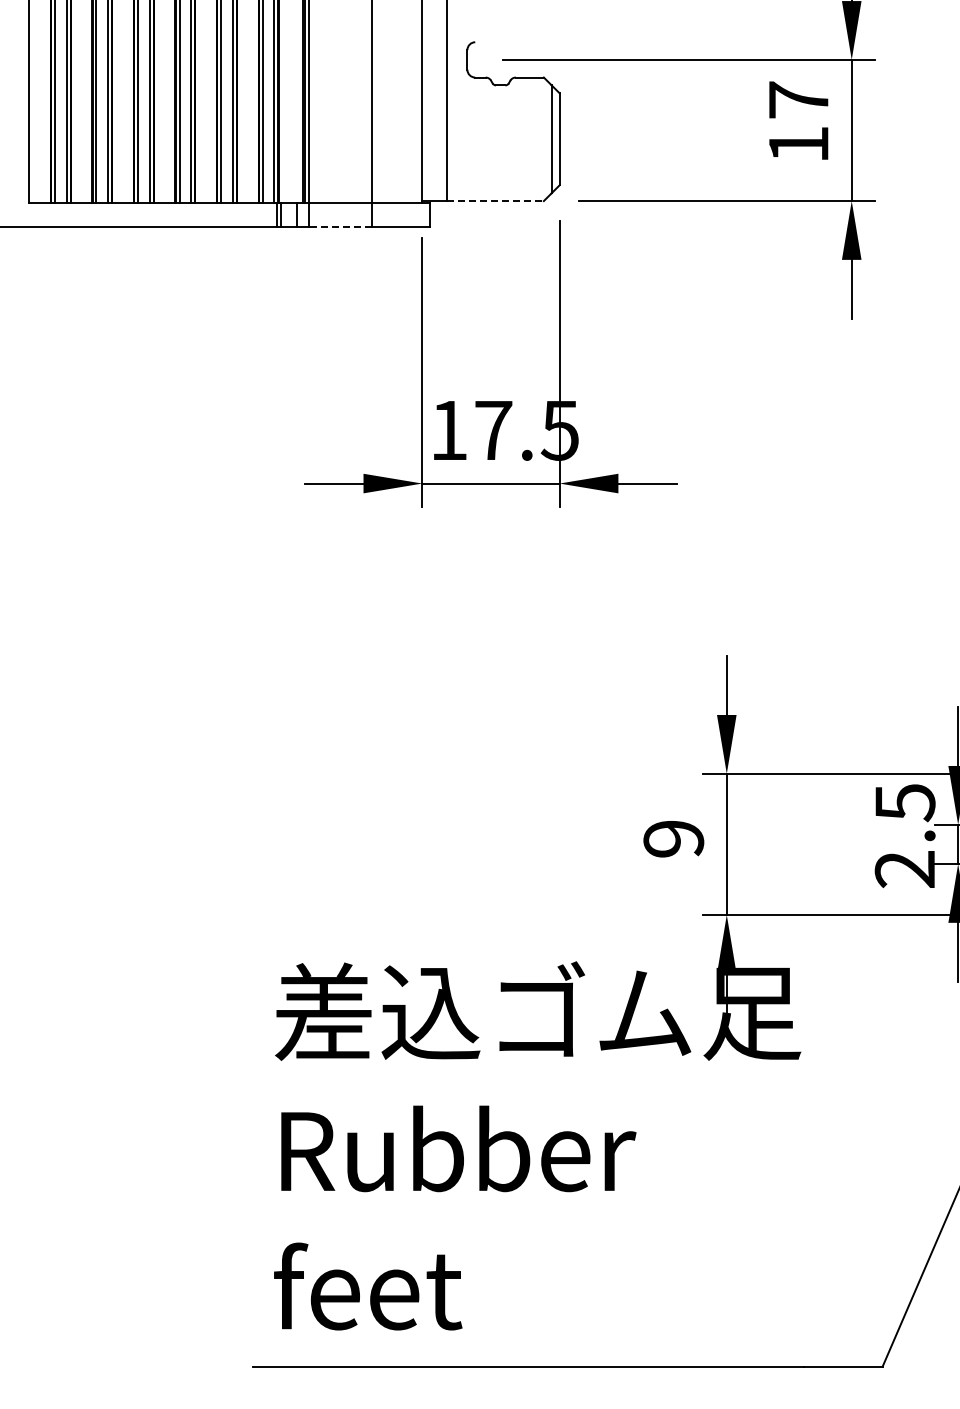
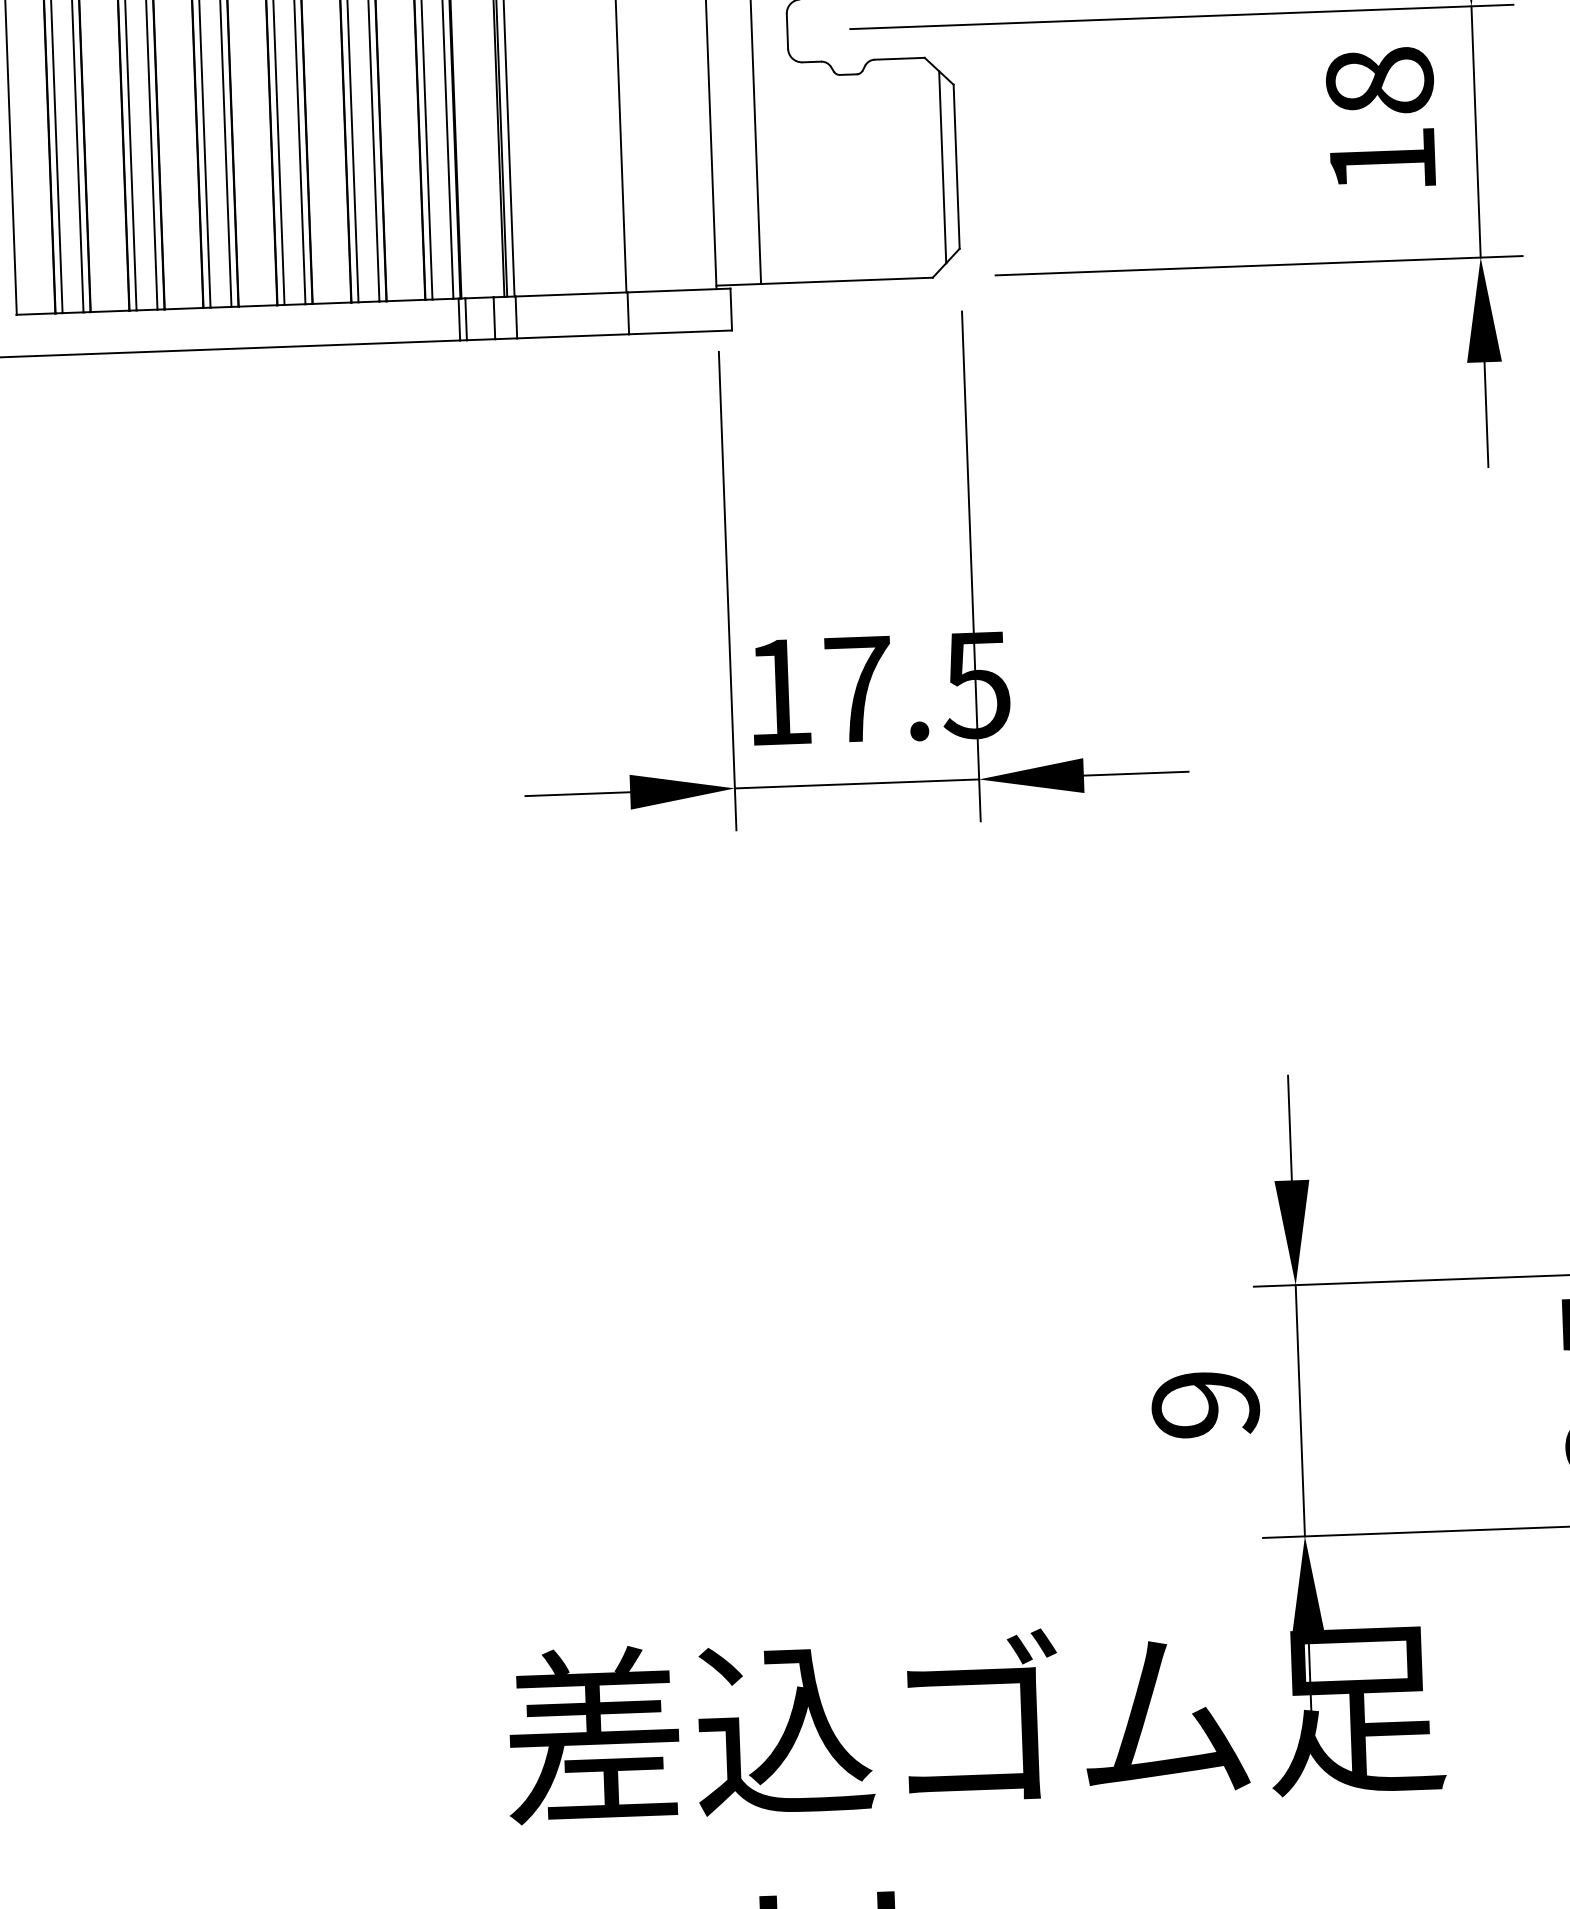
text: (798, 99) -> (1379, 80), 17 -> 18
line: (496, 201) -> (848, 281), dashed -> solid
line: (340, 226) -> (572, 336), dashed -> solid

